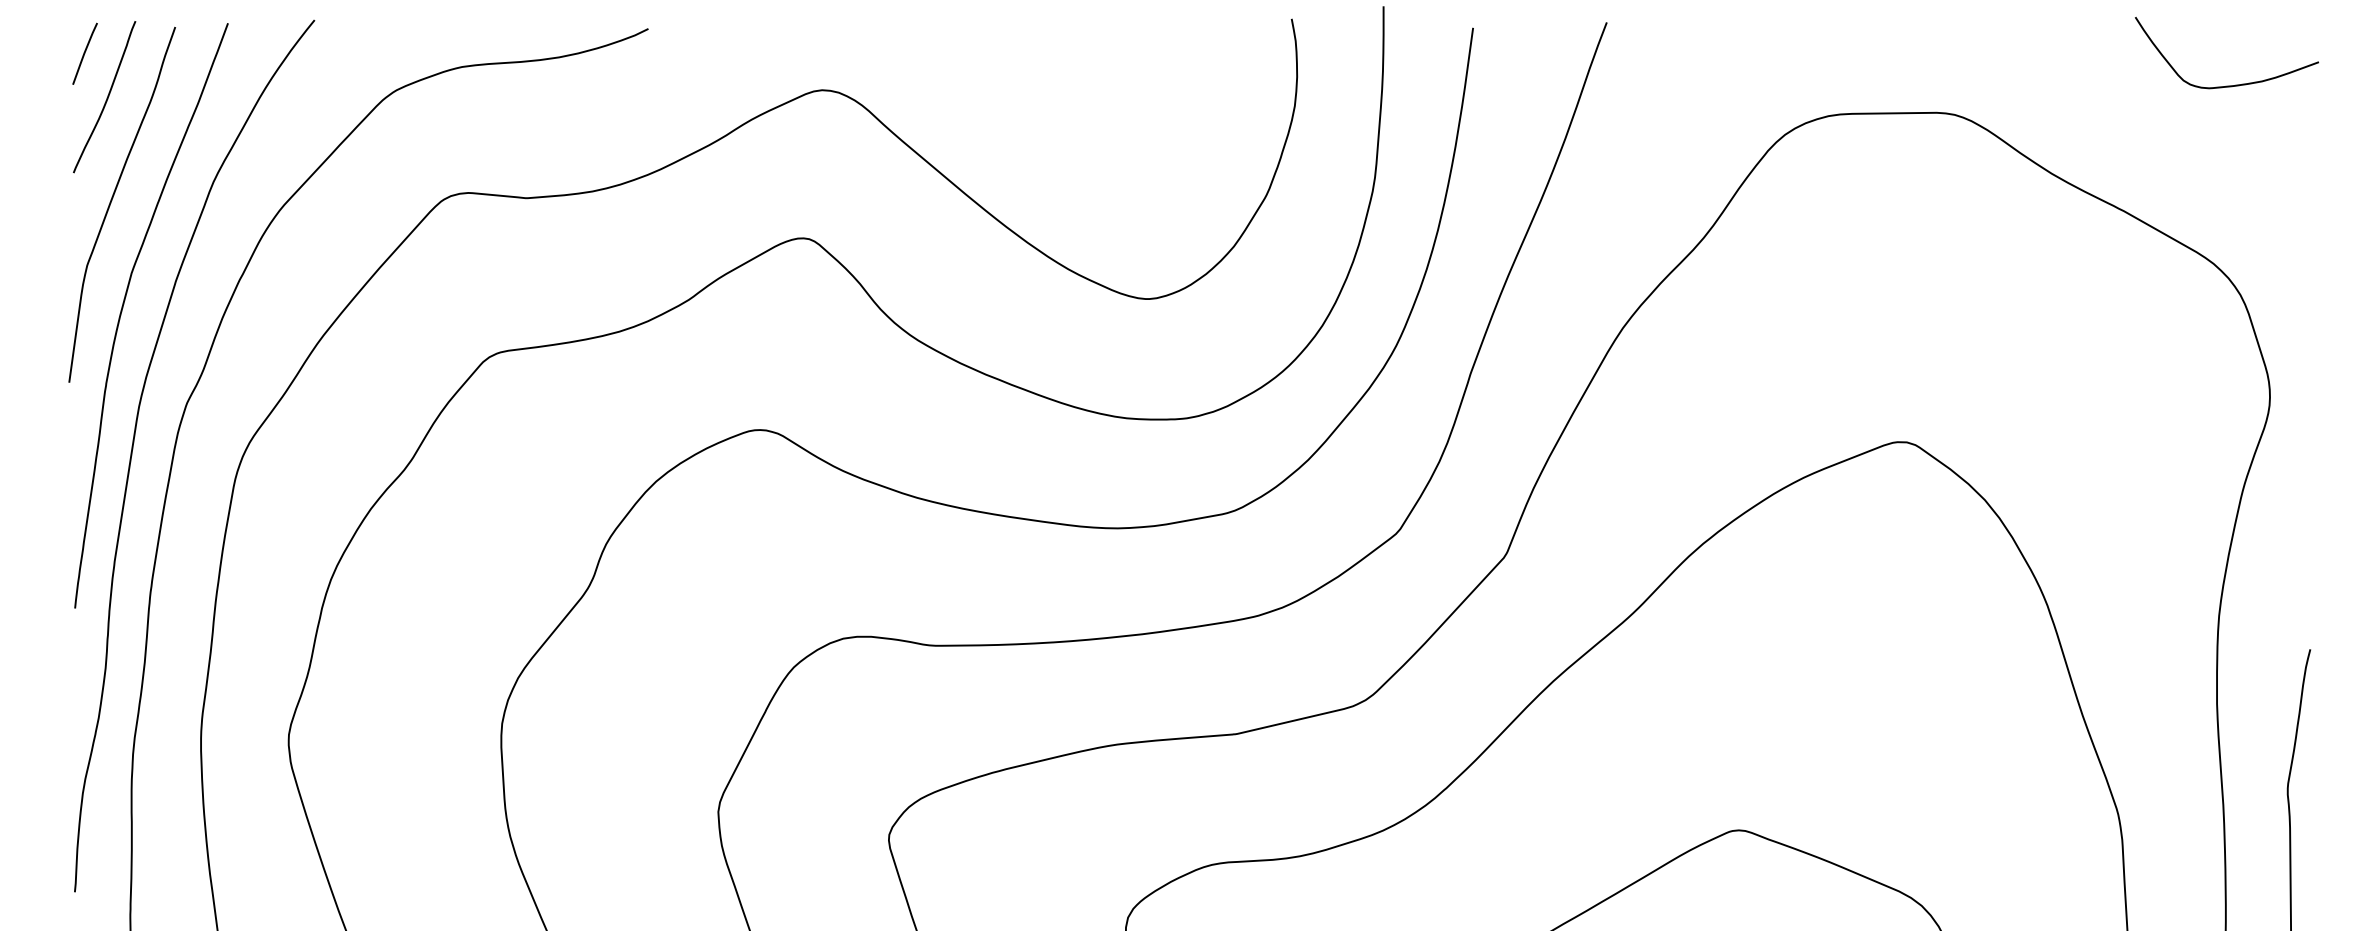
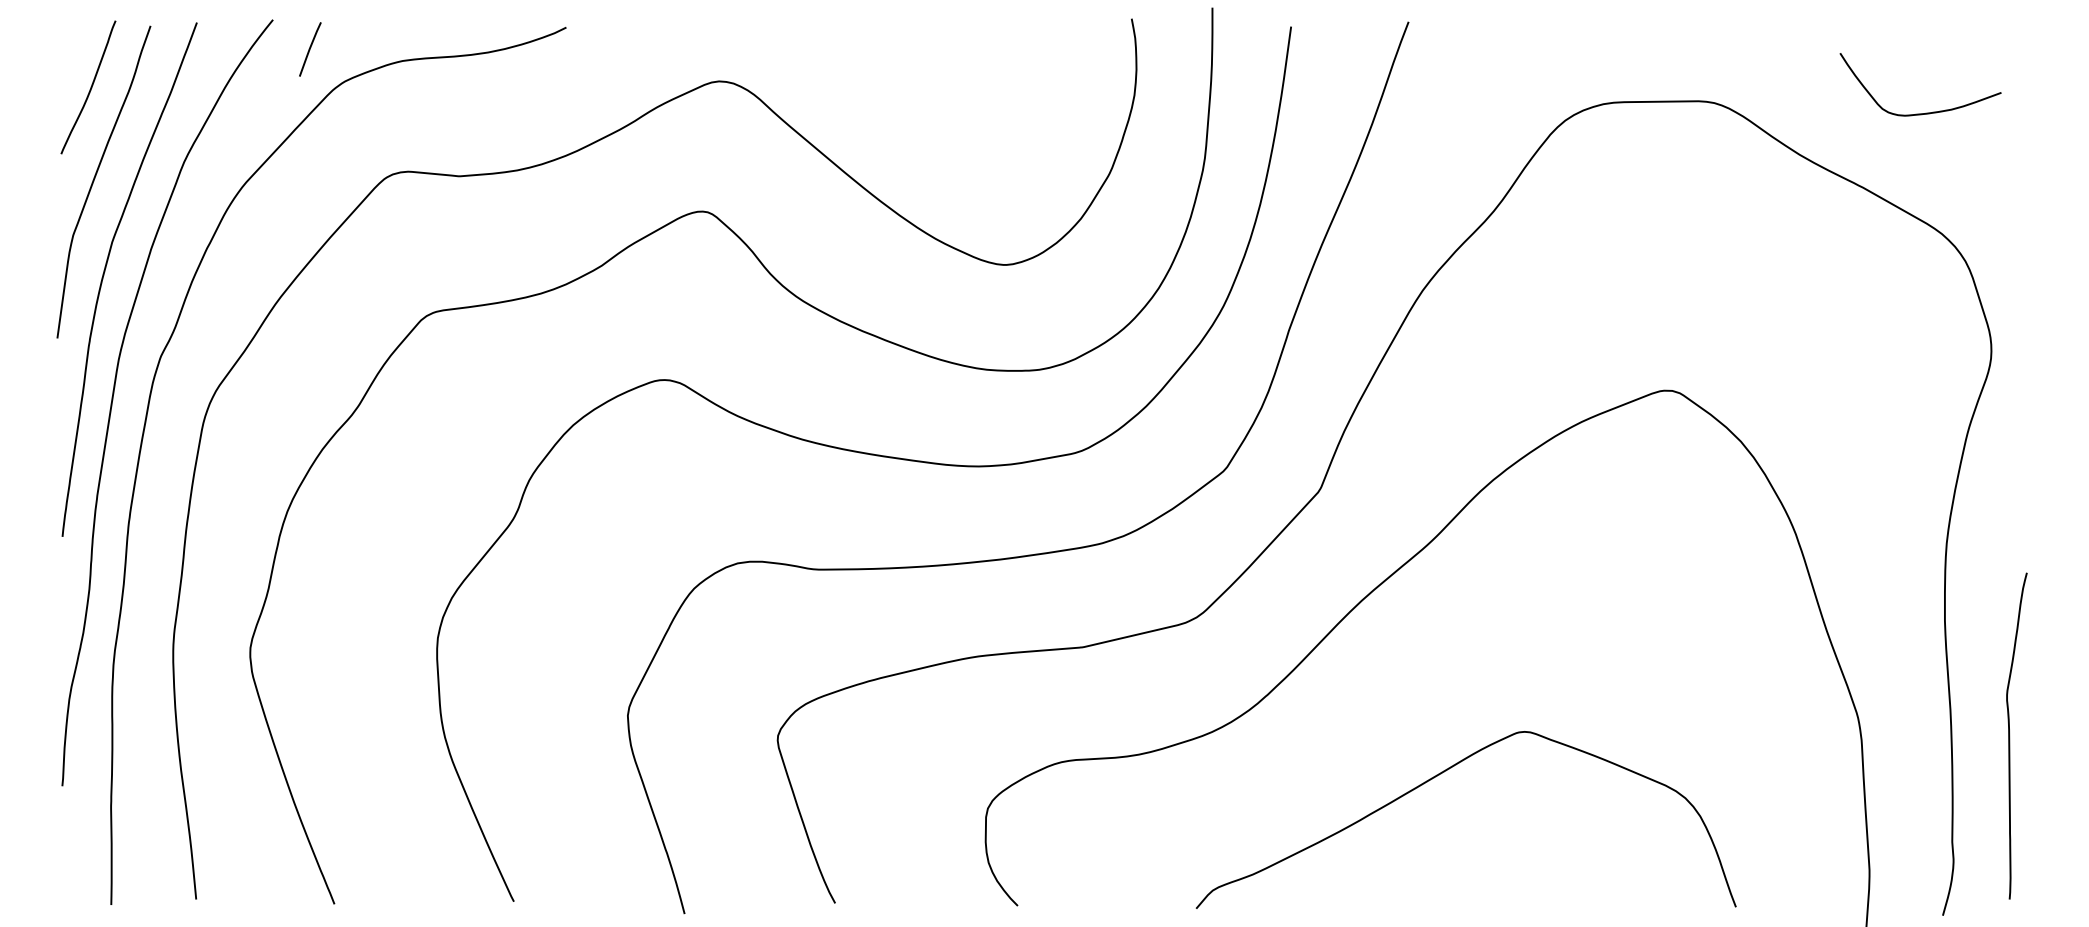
line: (85, 53) -> (310, 49), moved
curve: (2232, 84) -> (1925, 112), moved

